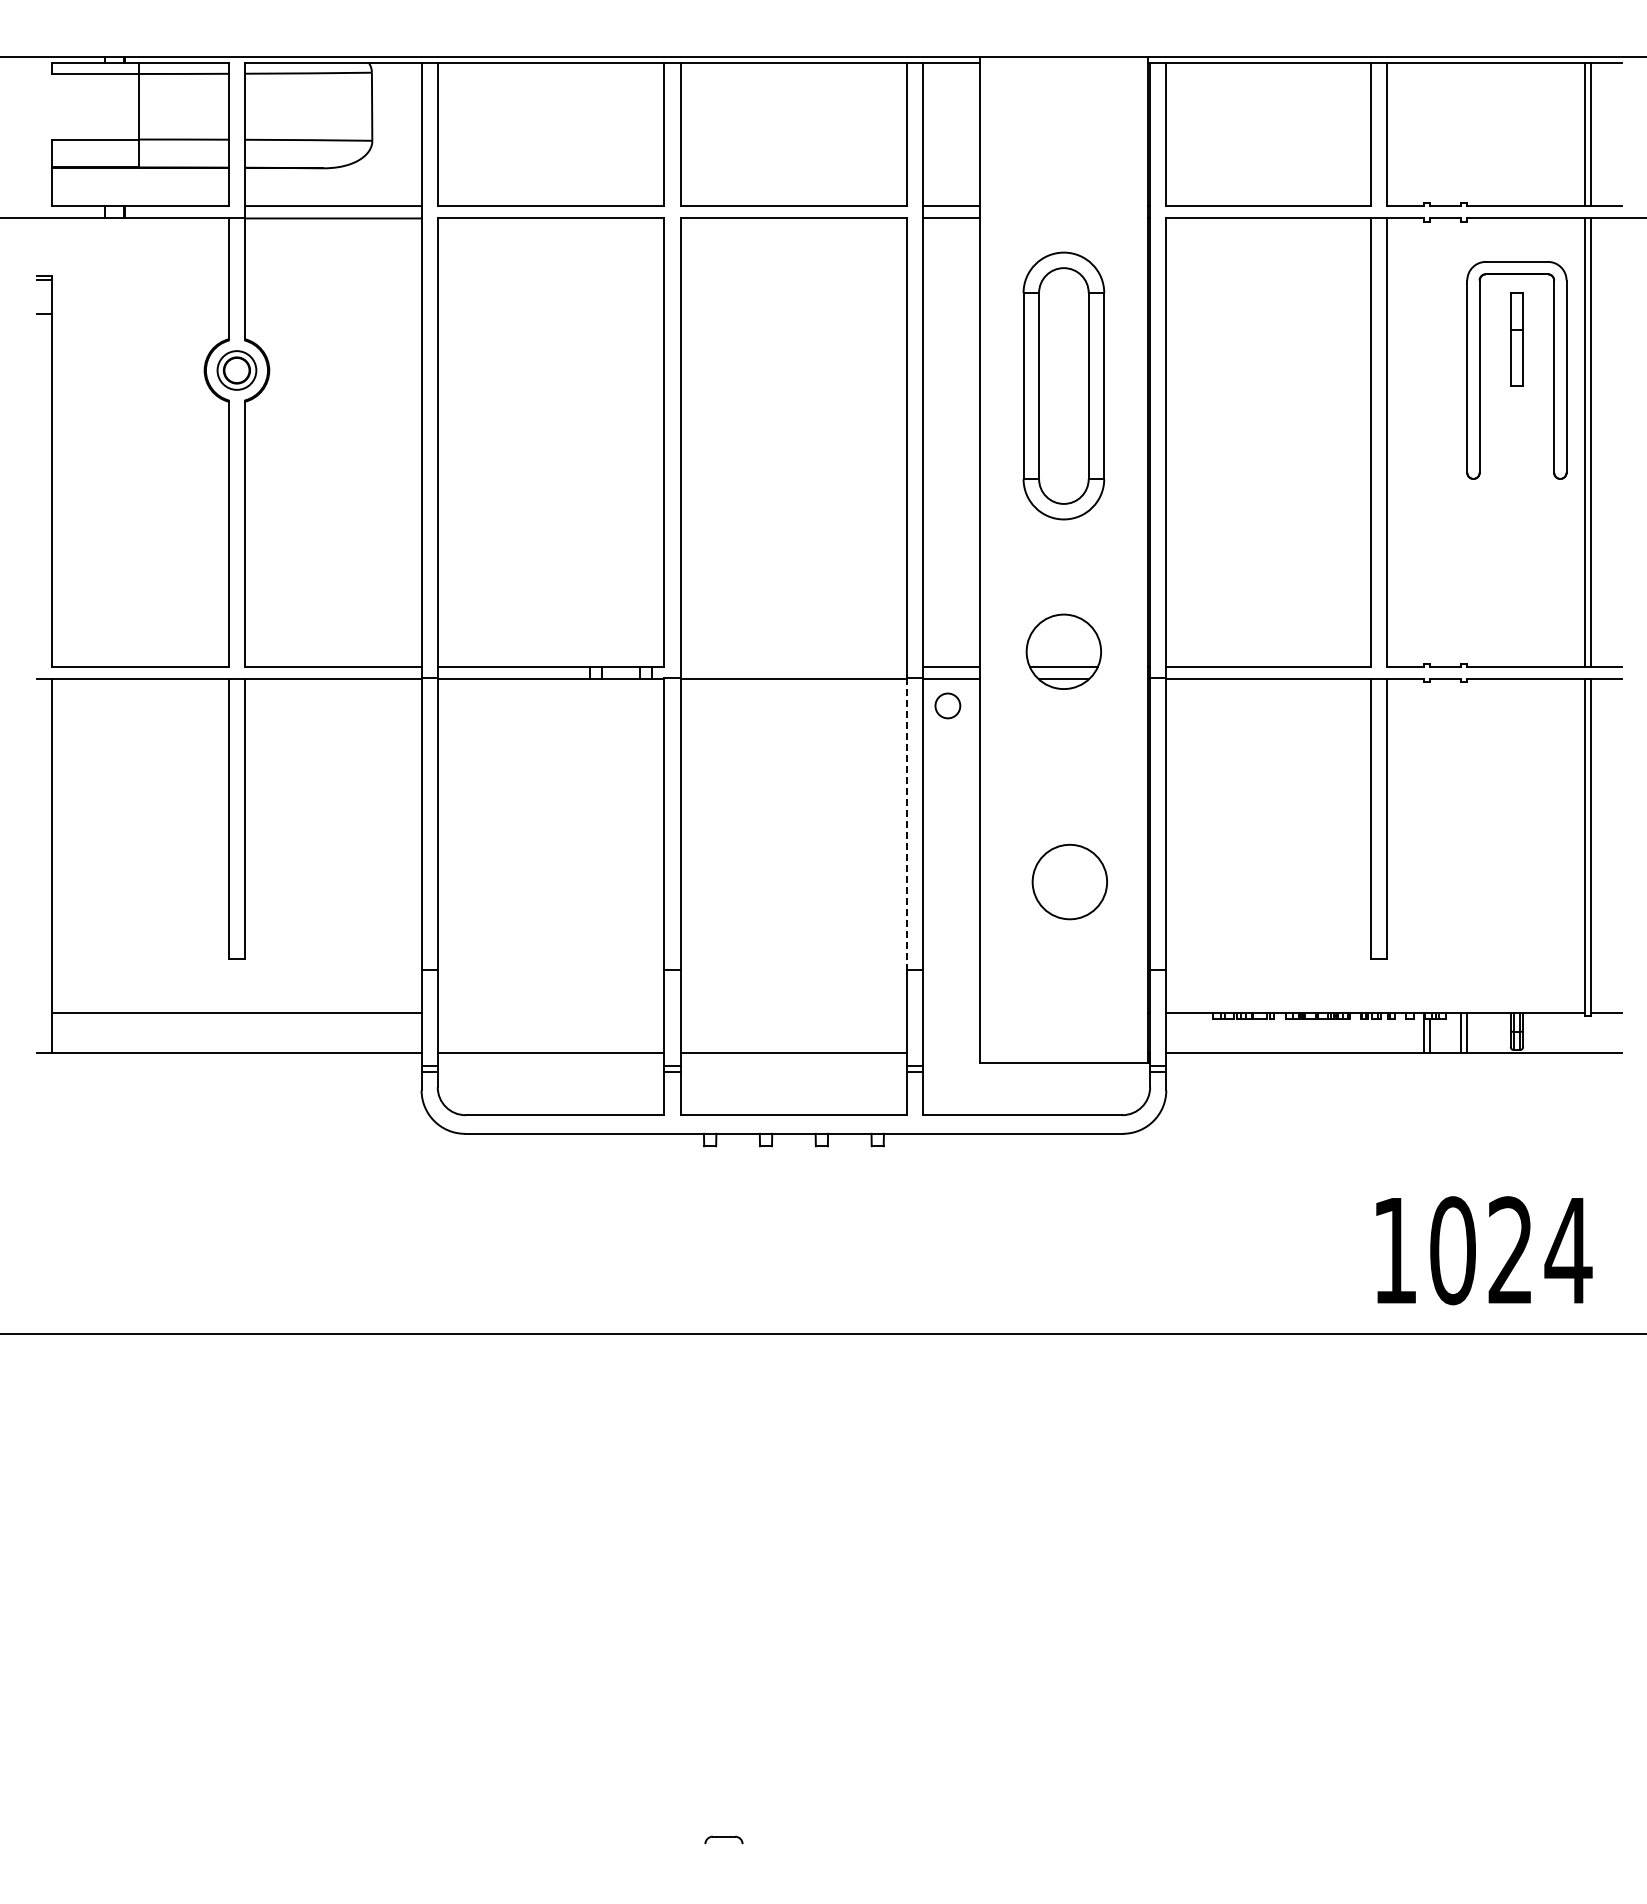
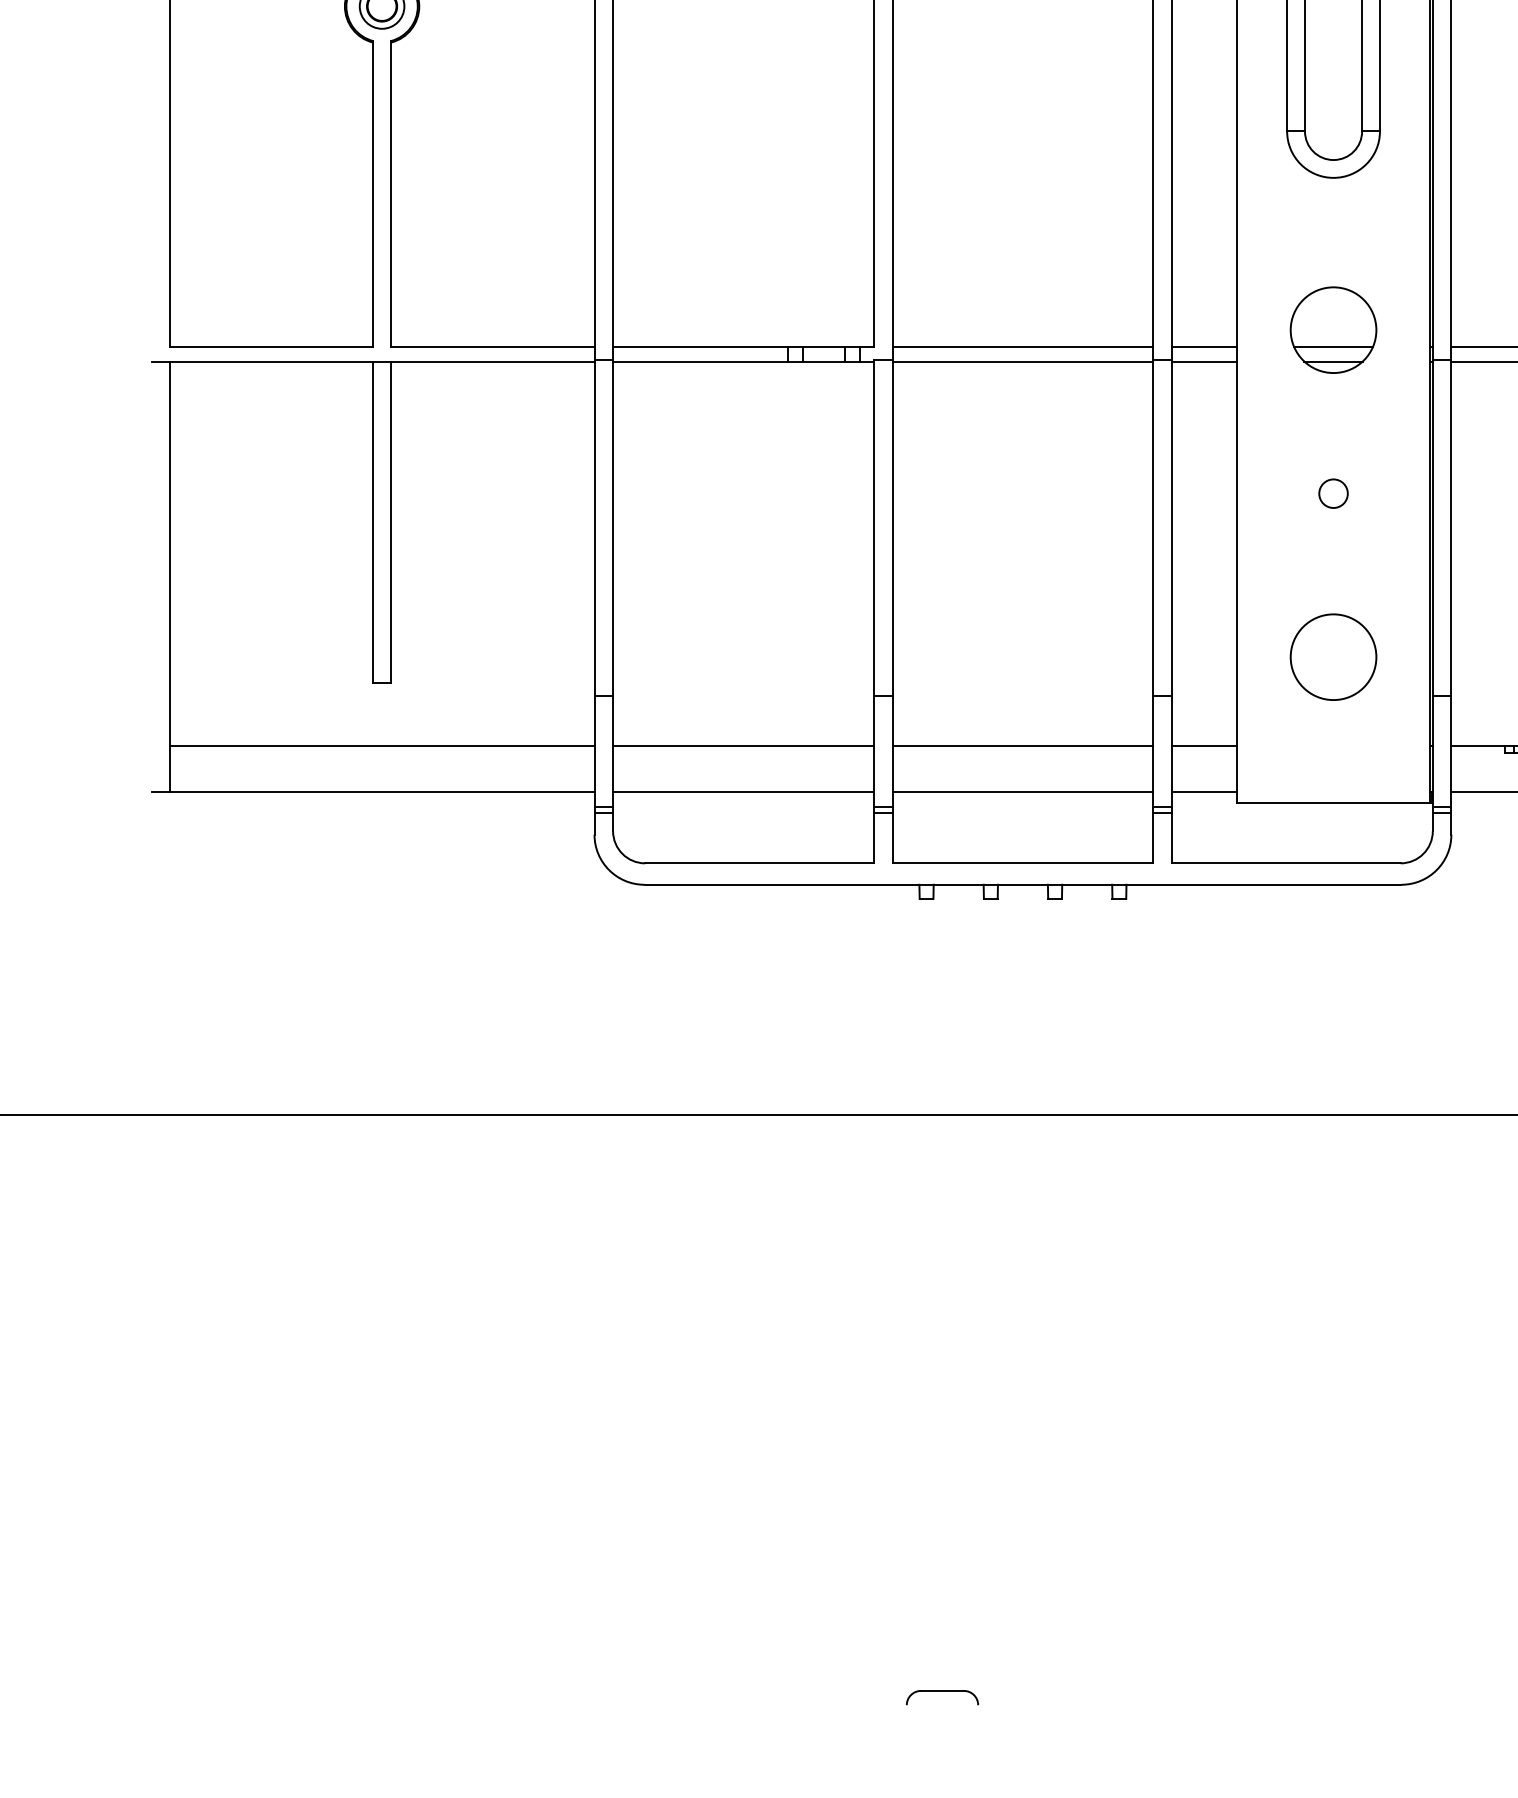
line: (793, 666) -> (1022, 347), added
circle: (947, 705) -> (1333, 493), moved
line: (907, 824) -> (1153, 528), dashed -> solid
circle: (1069, 881) -> (1333, 656), moved
line: (550, 1012) -> (742, 745), added
line: (793, 1012) -> (1022, 745), added
line: (951, 1012) -> (1204, 745), added
line: (951, 1053) -> (1204, 792), added
part: (723, 1839) -> (941, 1696), size x1.67

